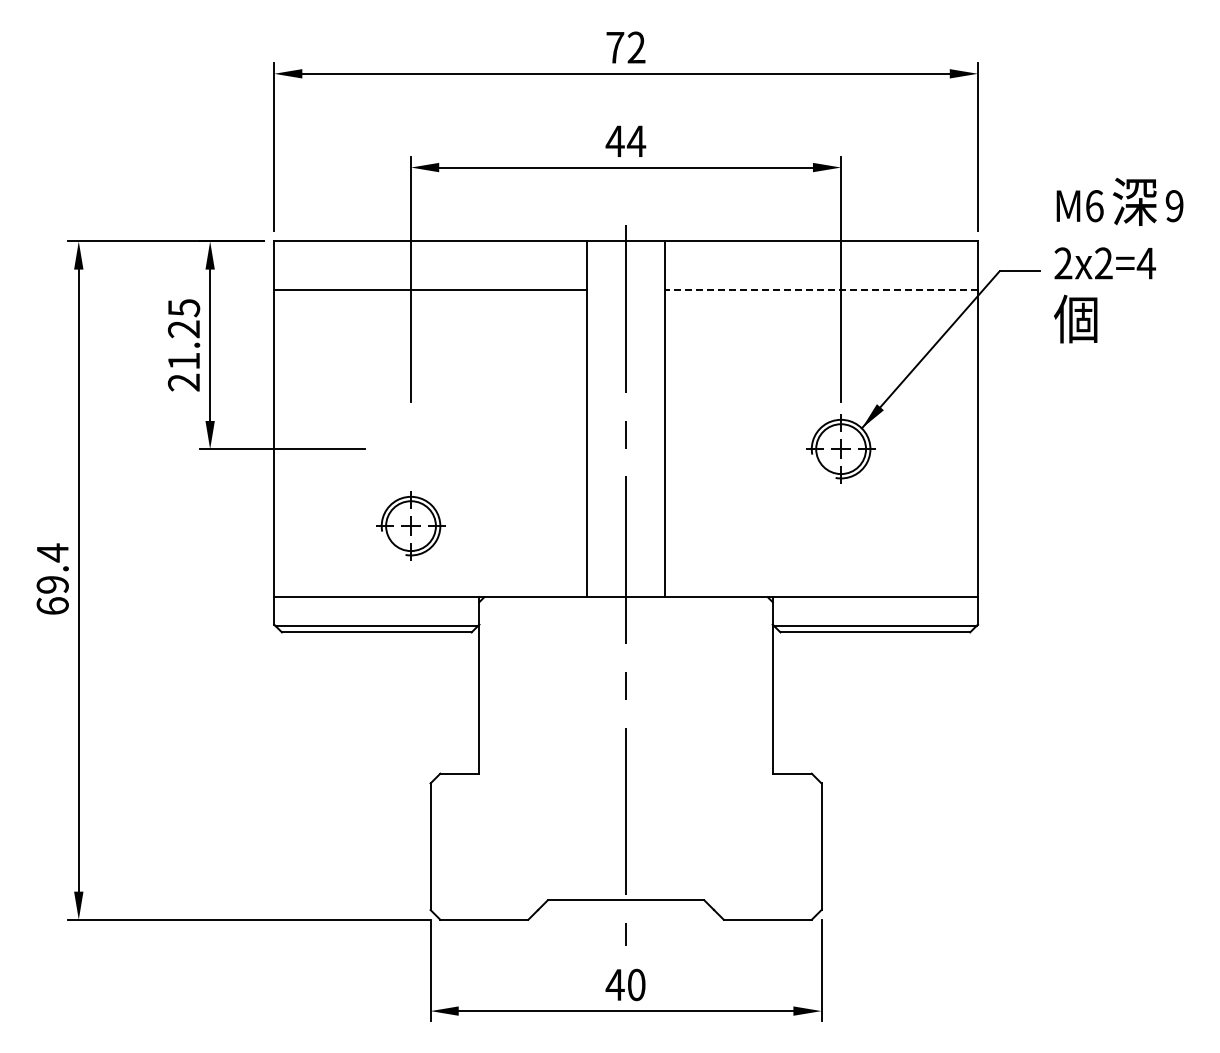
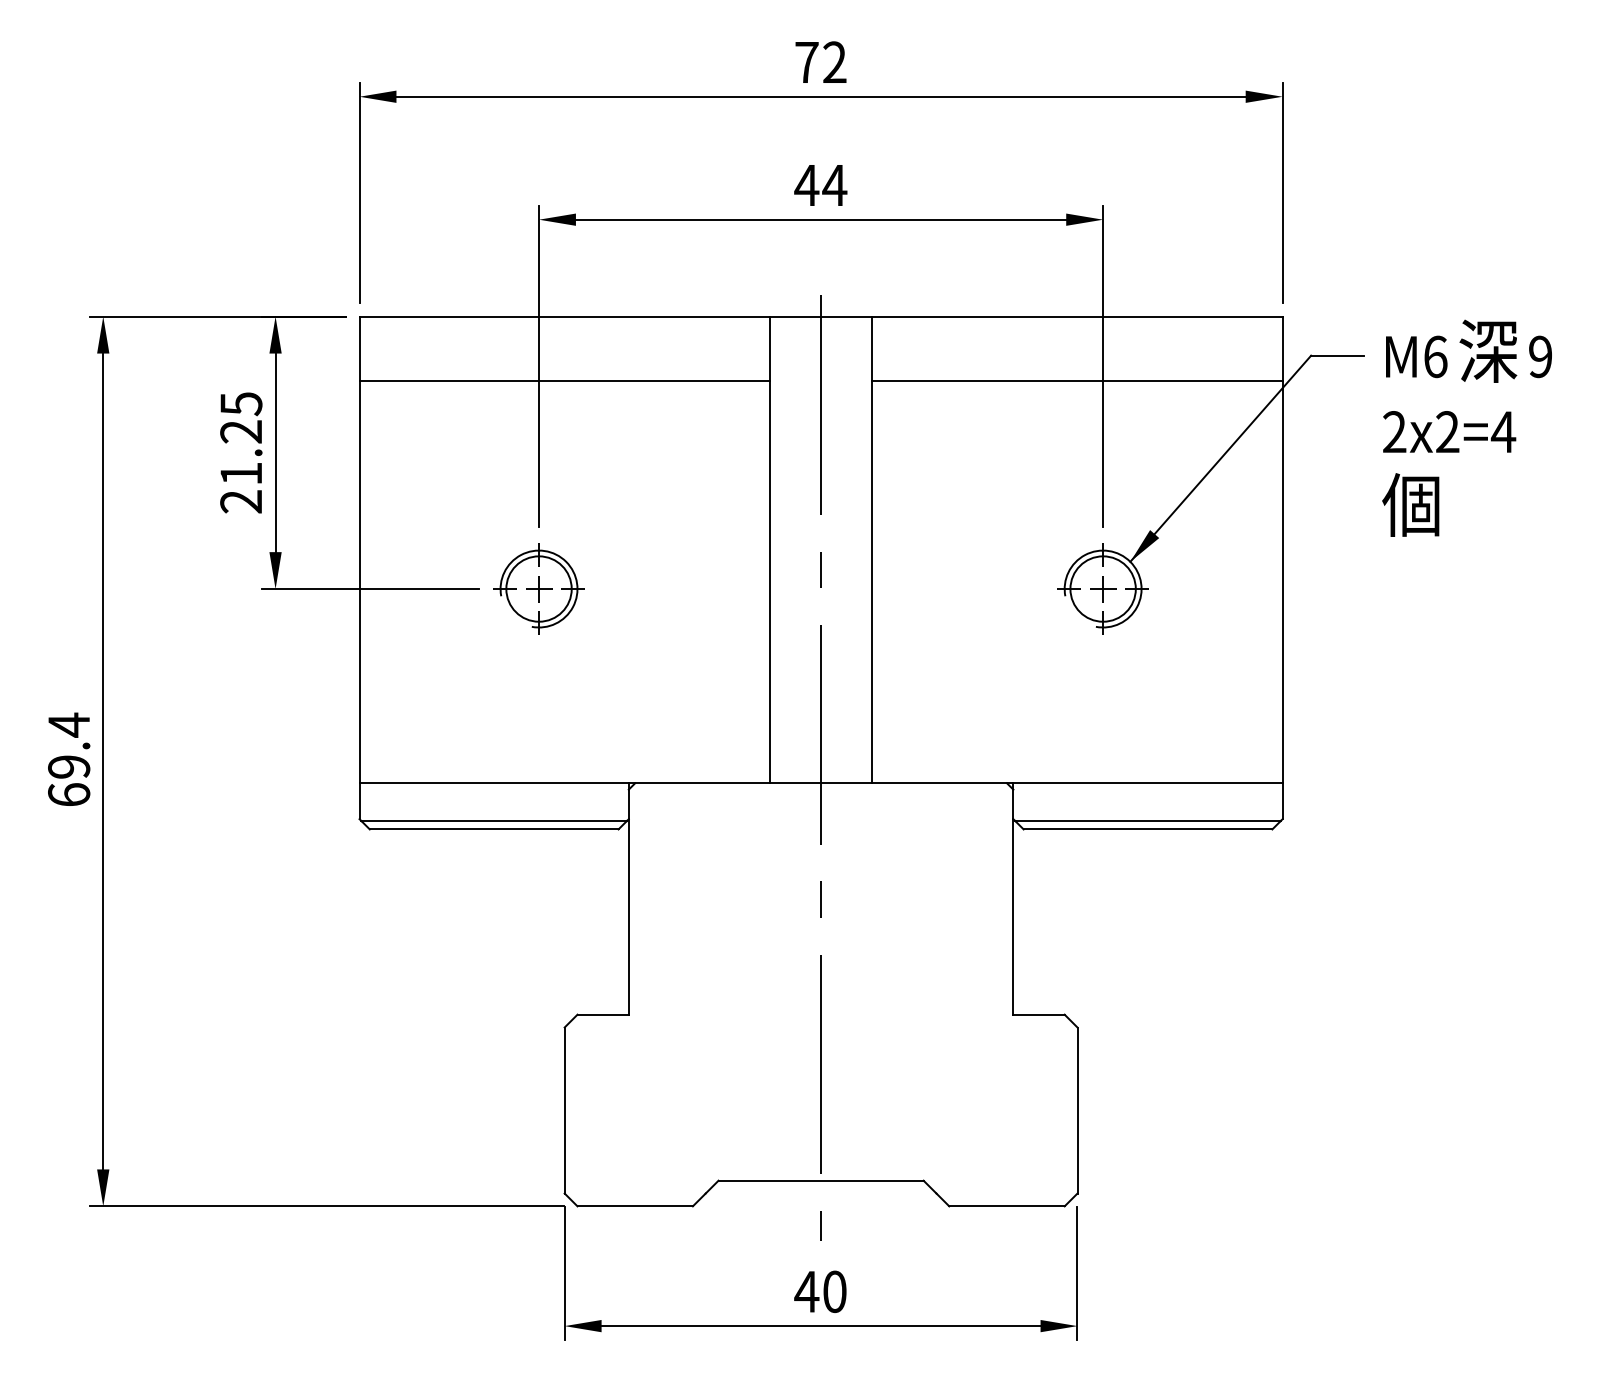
text: (1118, 260) -> (1466, 428), moved
line: (821, 290) -> (1077, 380), dashed -> solid
part: (410, 525) -> (538, 588), moved

